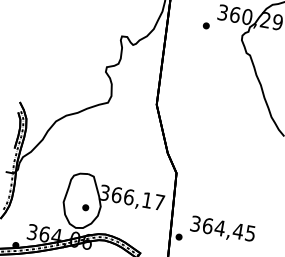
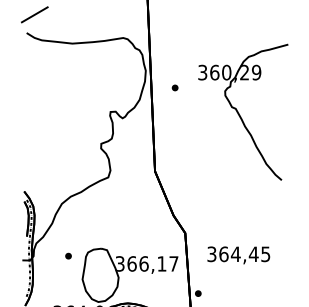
part: (205, 25) -> (174, 87), moved
part: (85, 207) -> (68, 255), moved
text: (222, 229) -> (238, 255), moved

